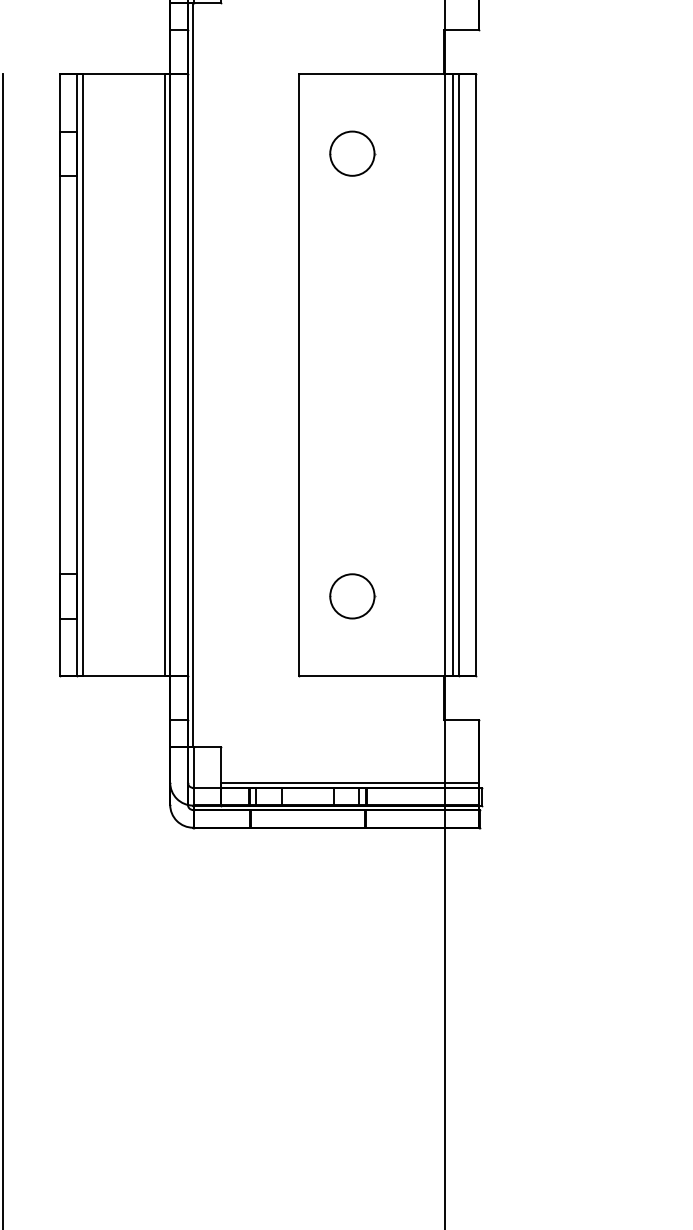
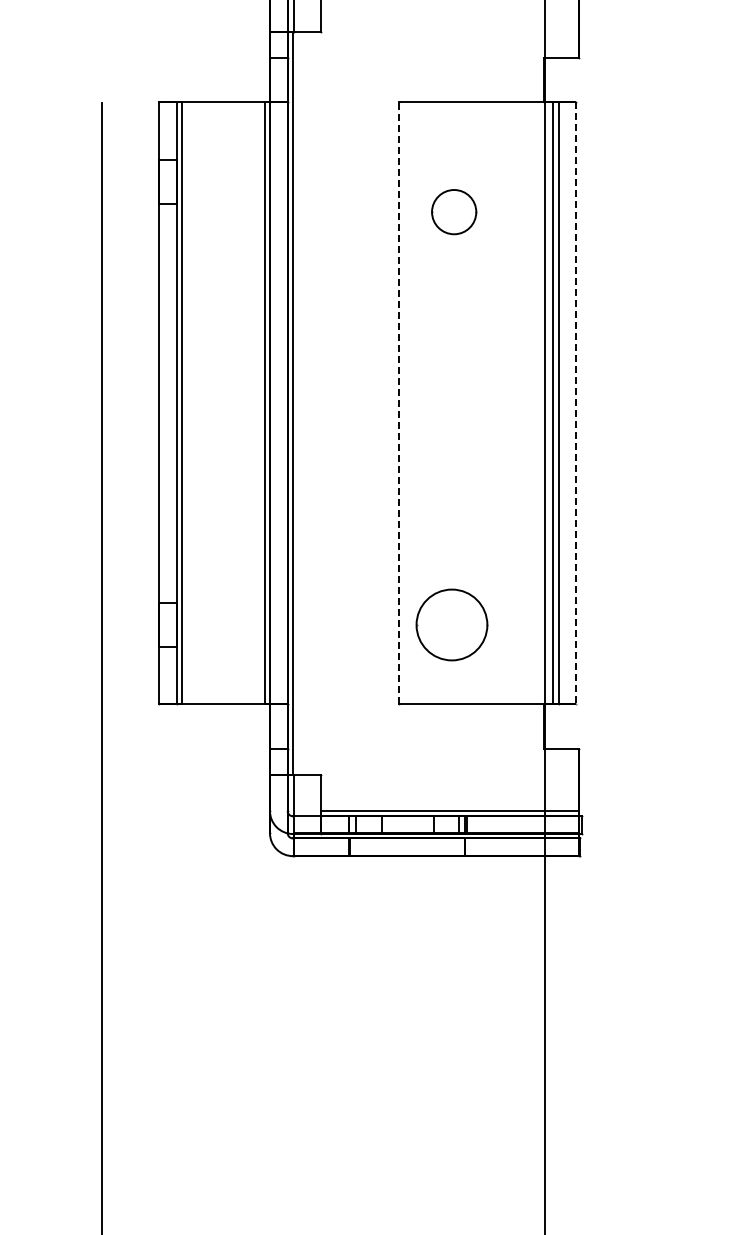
circle: (352, 154) -> (454, 212), moved
line: (299, 374) -> (399, 402), solid -> dashed
line: (476, 375) -> (576, 403), solid -> dashed
circle: (352, 596) -> (452, 624), size x1.6

